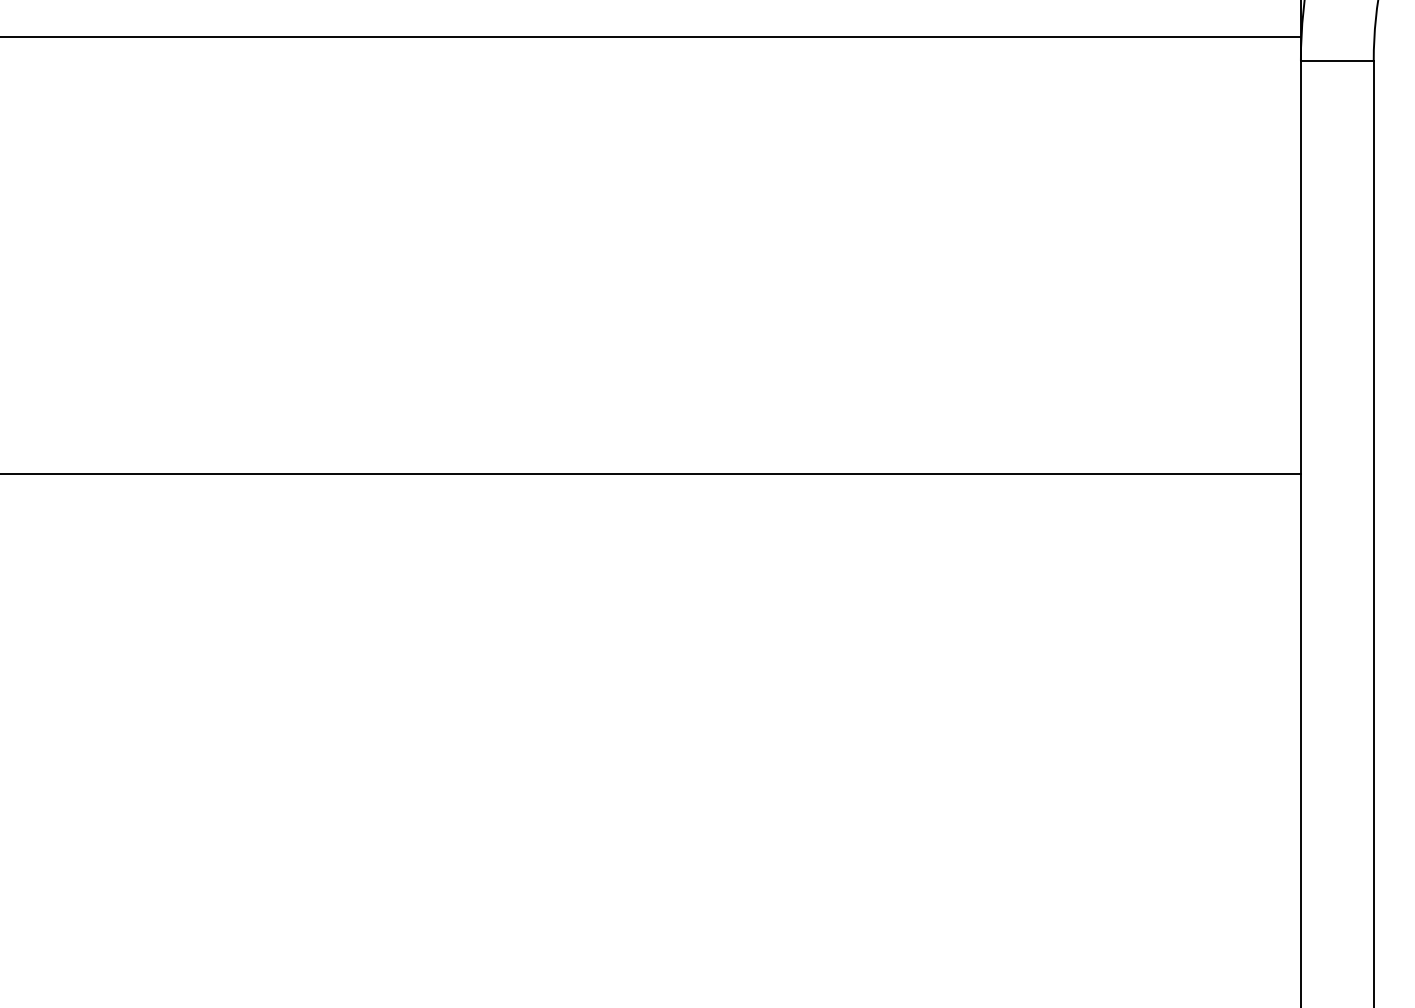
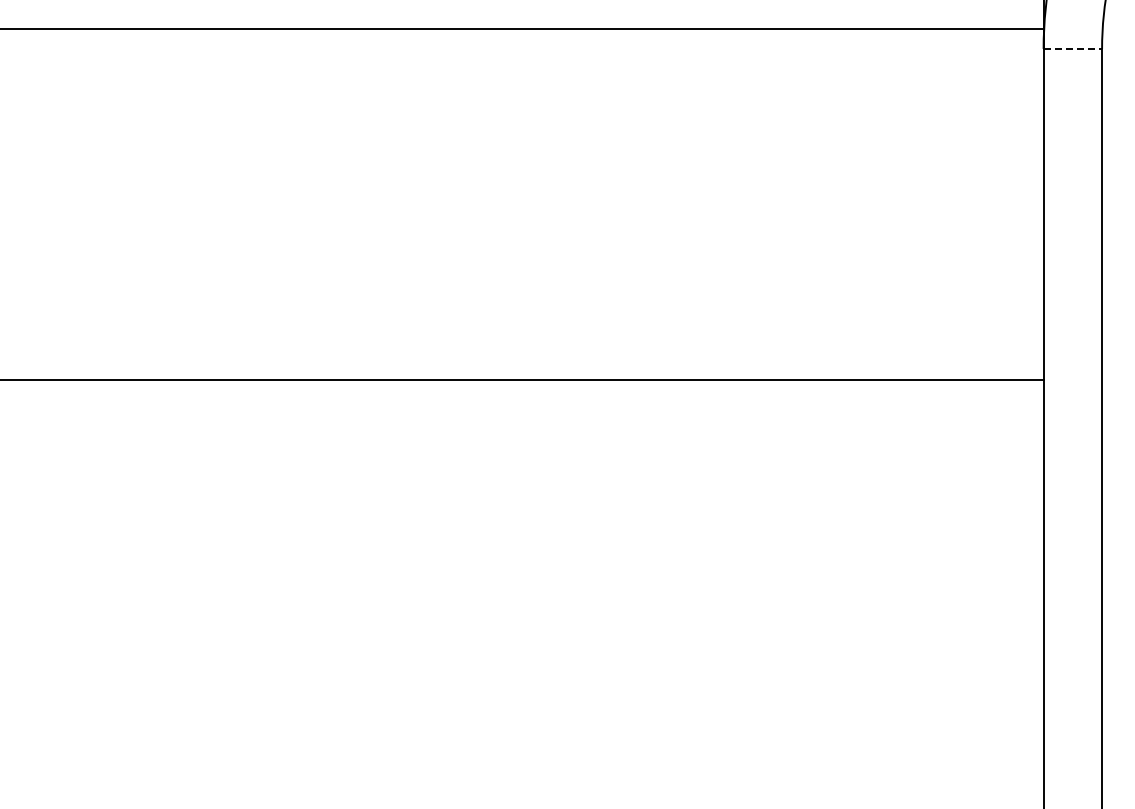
line: (1338, 60) -> (1073, 48), solid -> dashed

